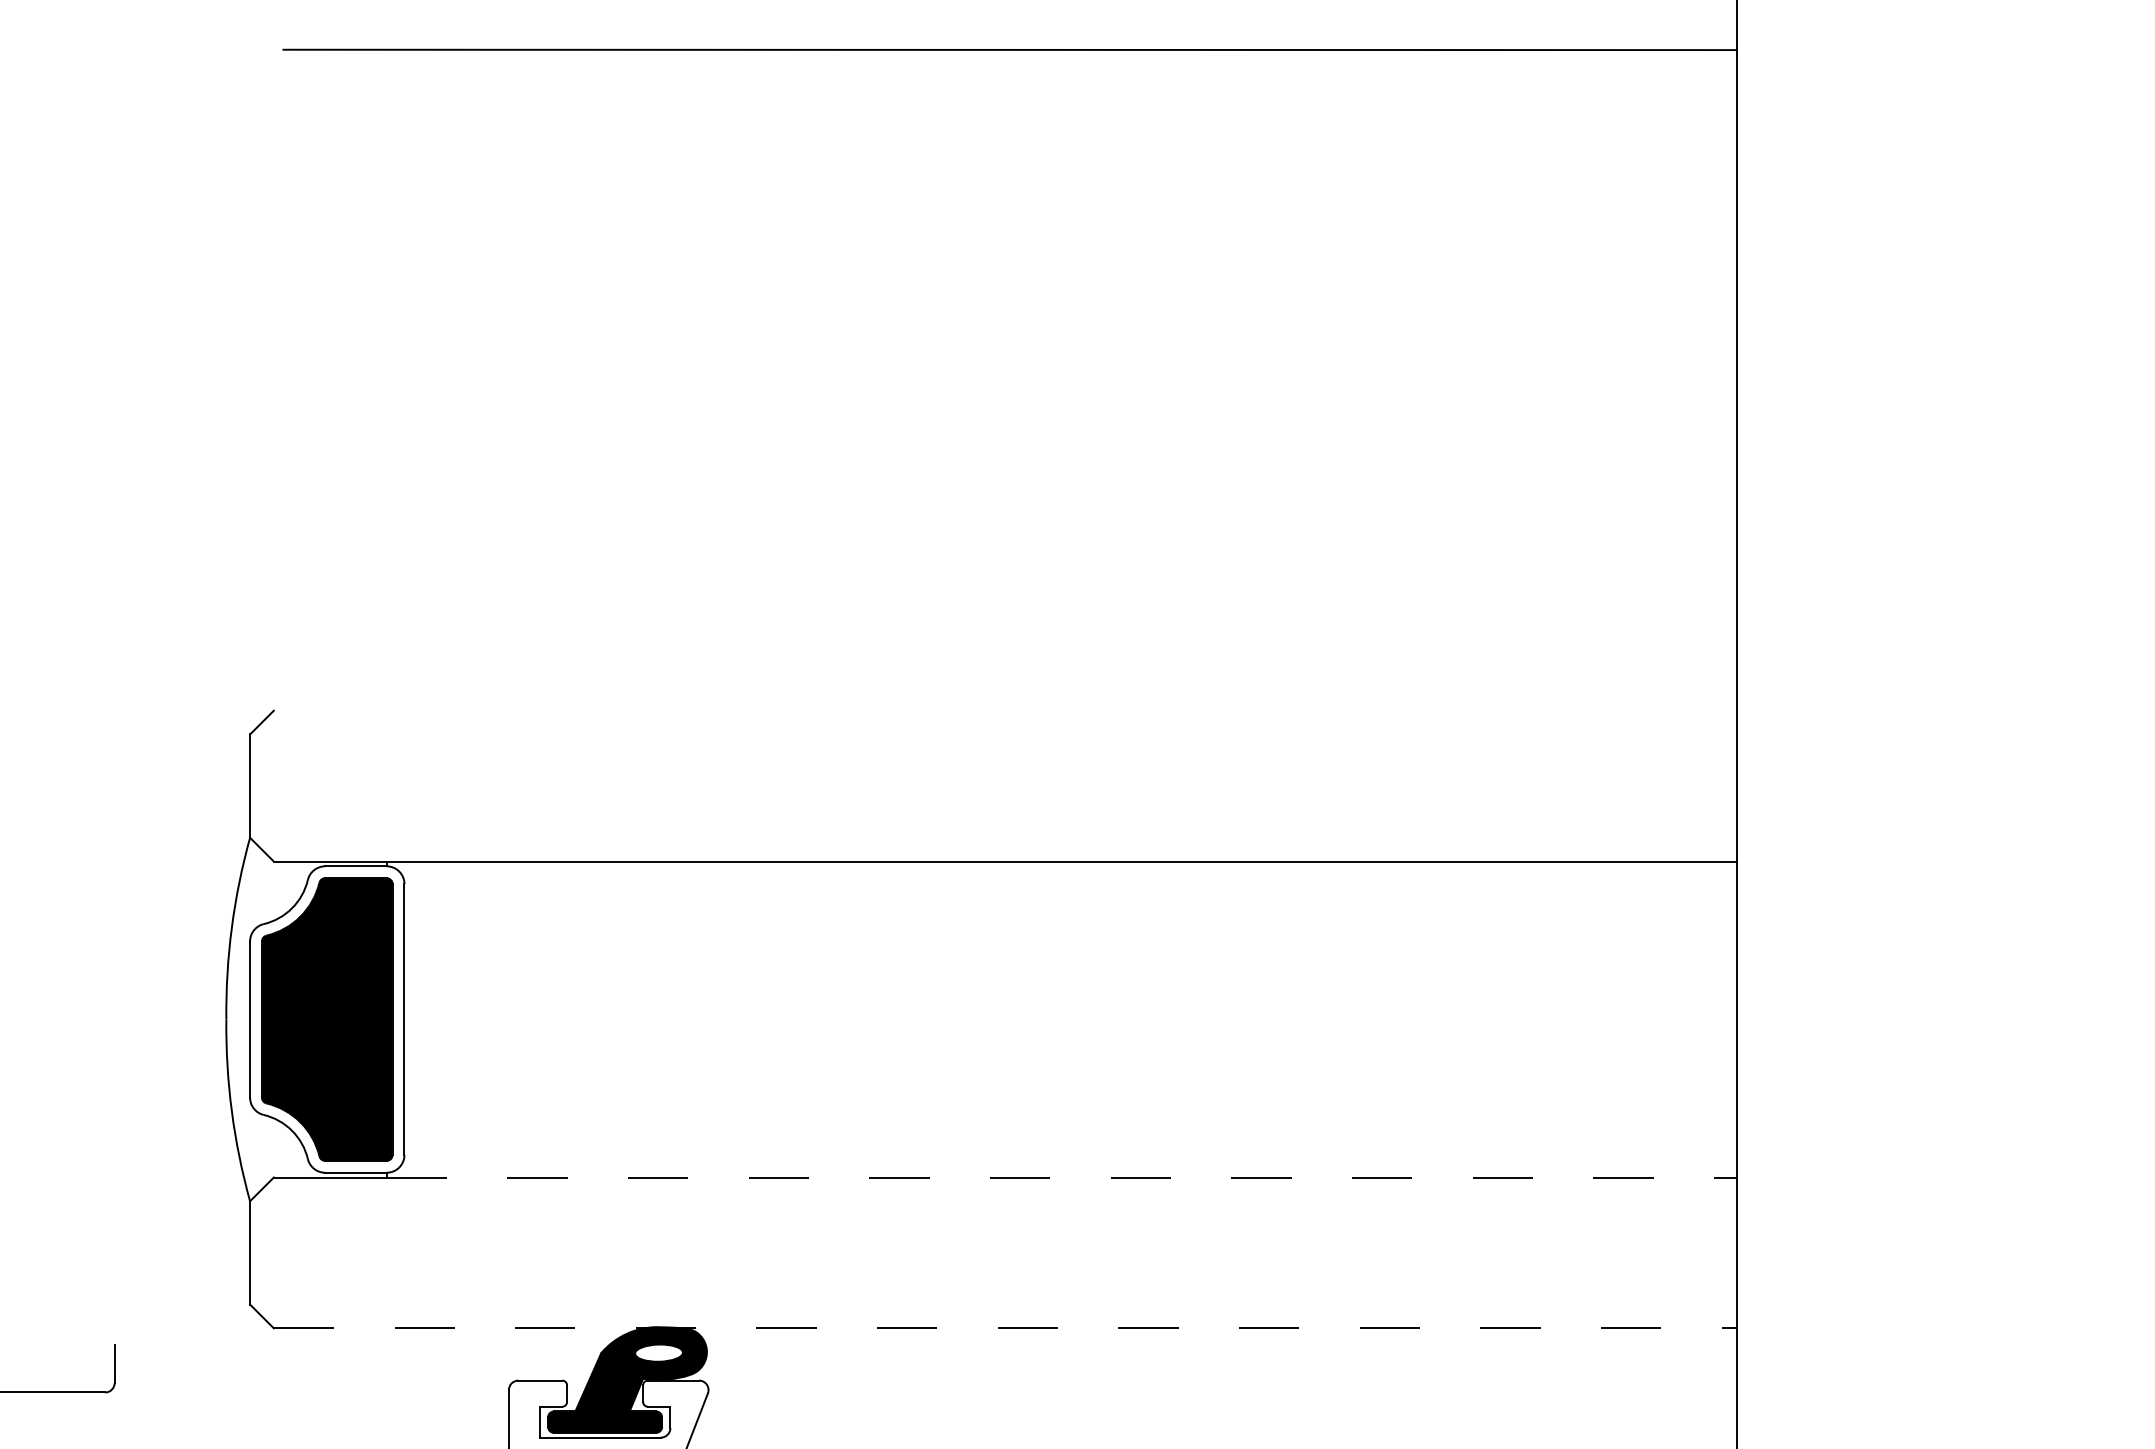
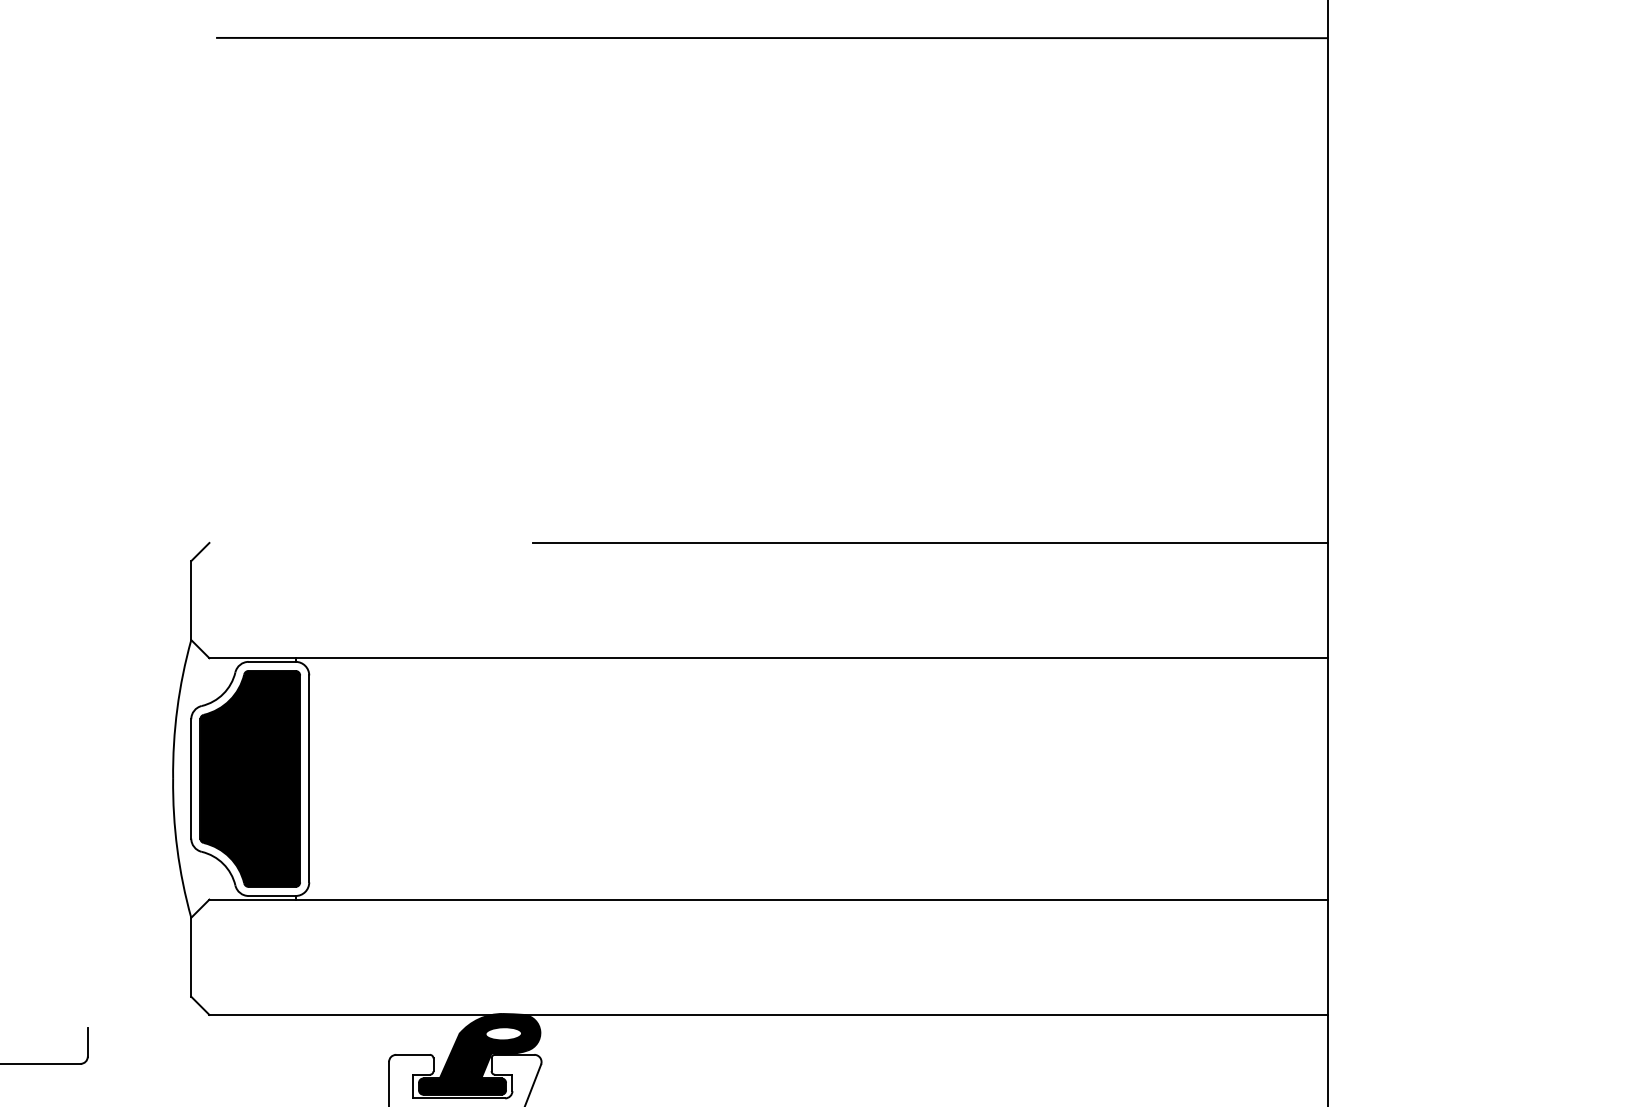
line: (1216, 710) -> (929, 542), added
line: (1062, 1177) -> (812, 899), dashed -> solid
line: (1005, 1328) -> (768, 1015), dashed -> solid

